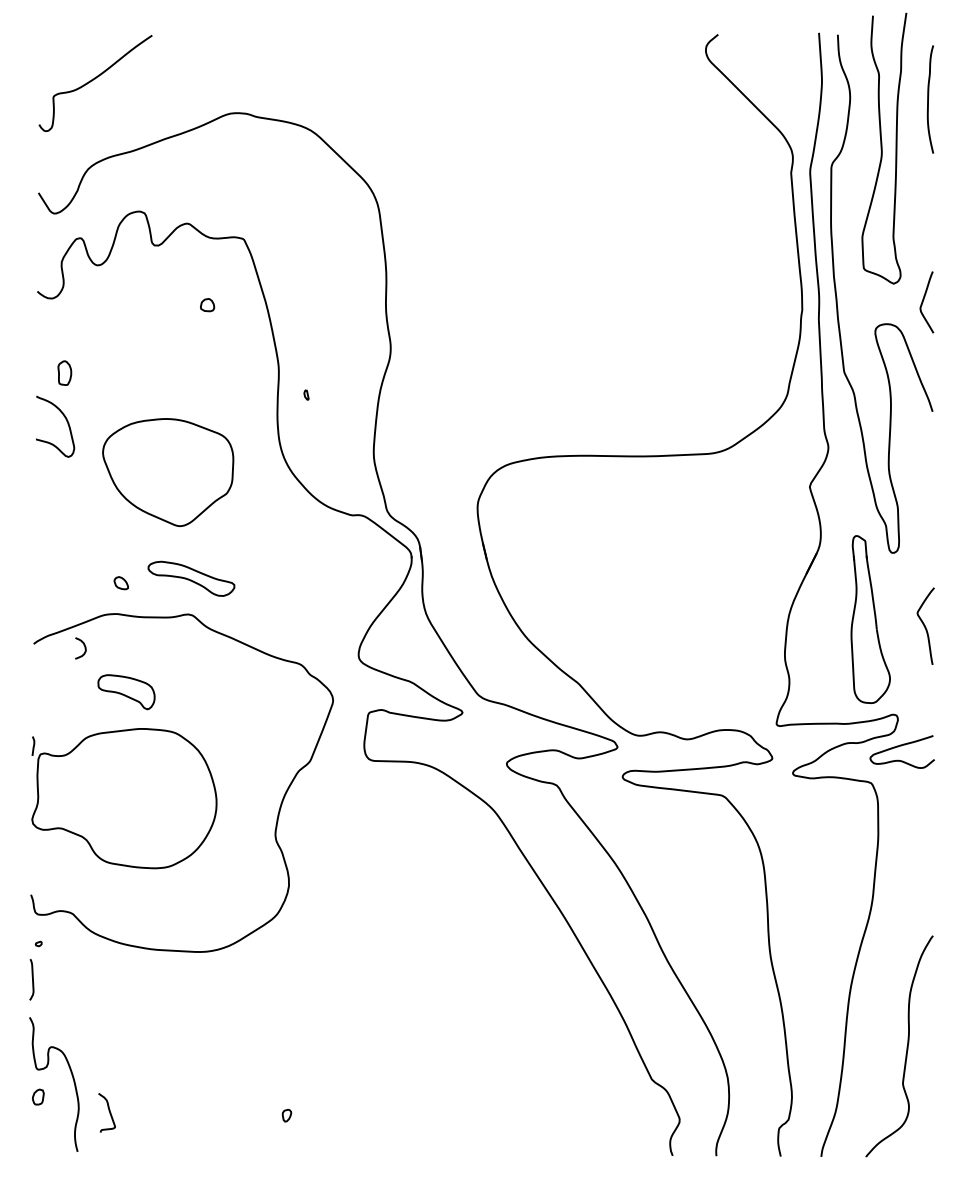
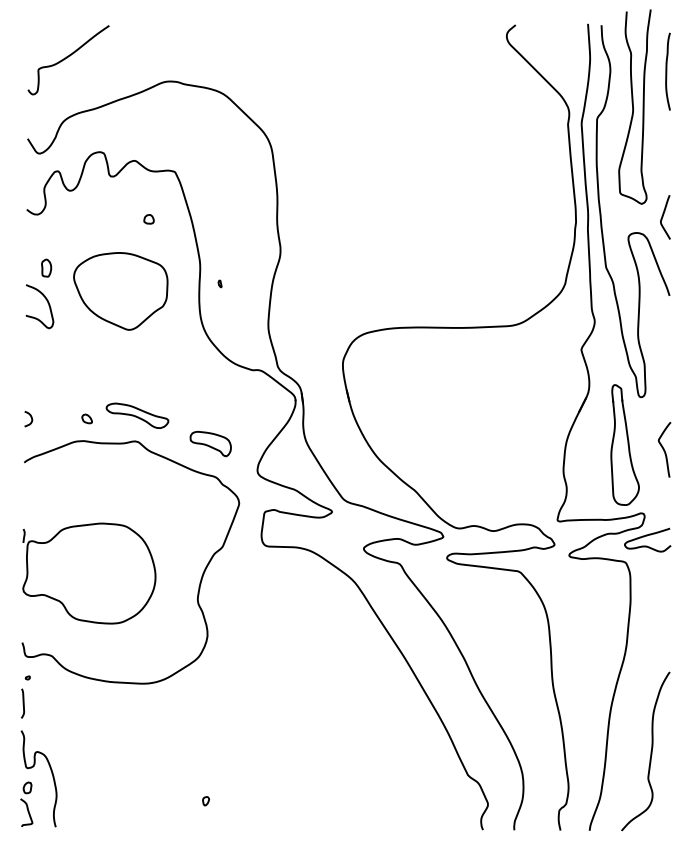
part: (168, 472) -> (121, 291), moved
curve: (84, 648) -> (31, 419), moved
part: (126, 692) -> (210, 444), moved
curve: (108, 1111) -> (27, 811), moved

